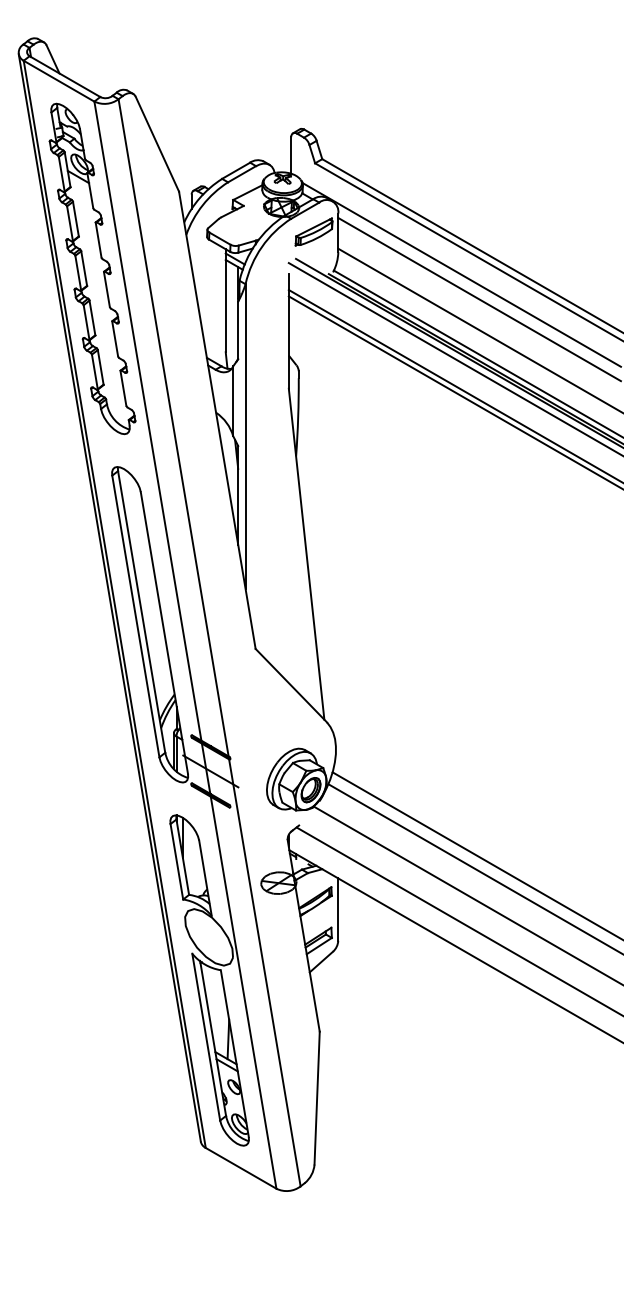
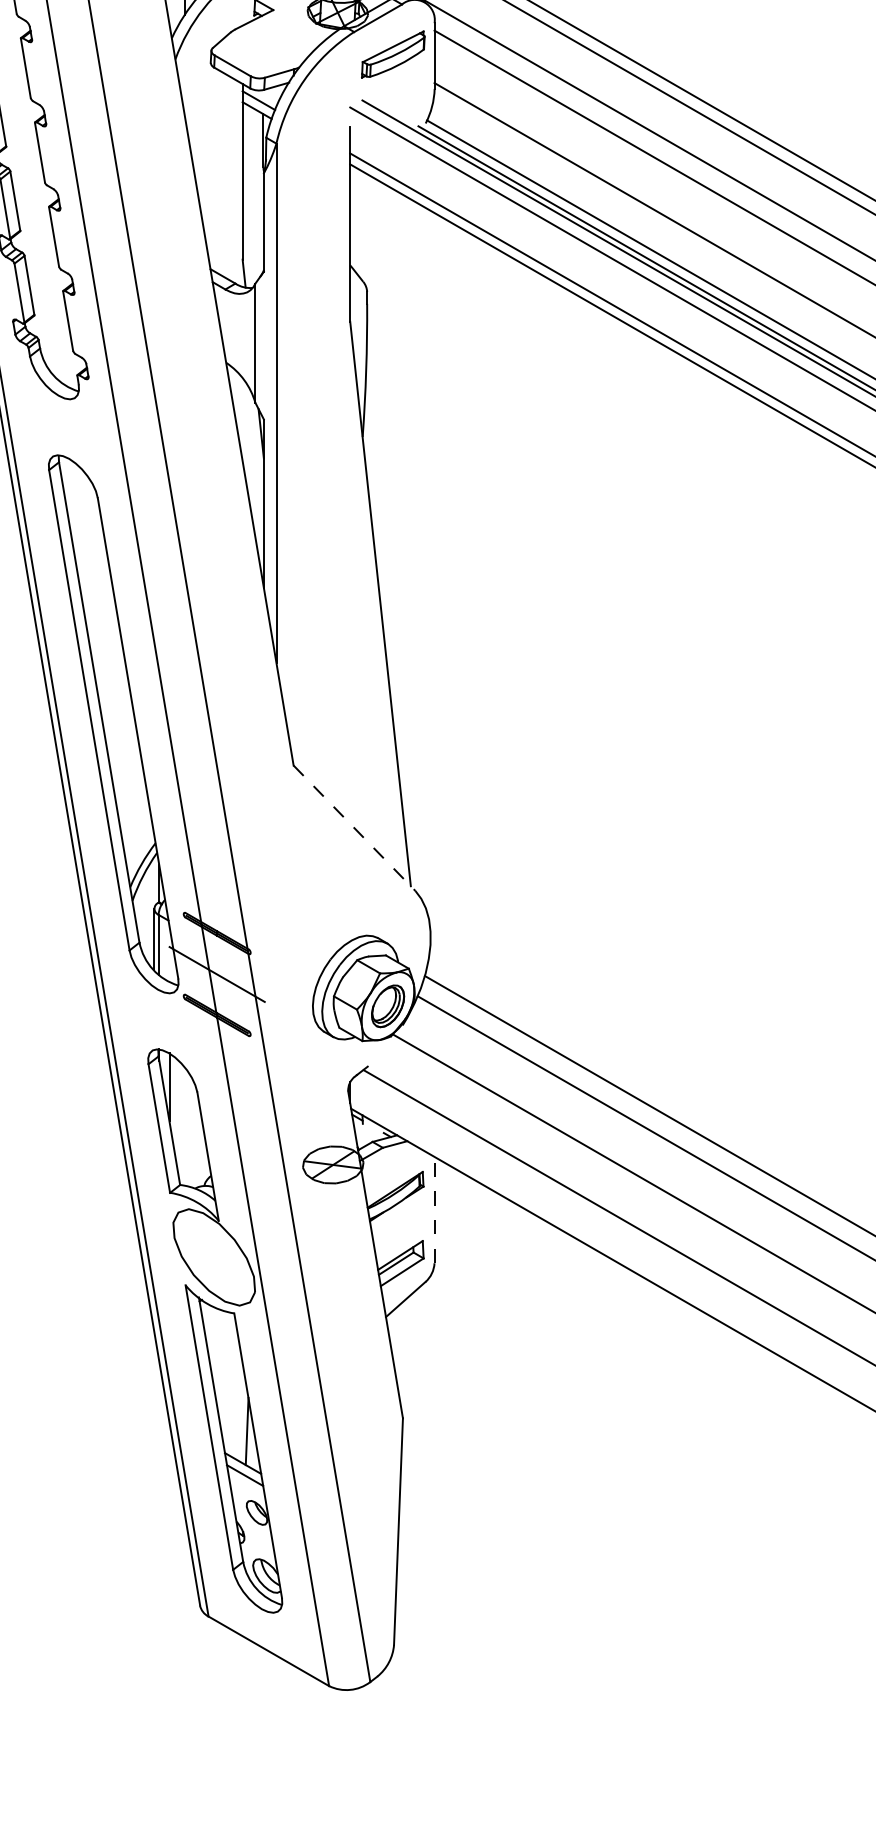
line: (291, 686) -> (354, 829), solid -> dashed
line: (338, 909) -> (434, 1209), solid -> dashed

